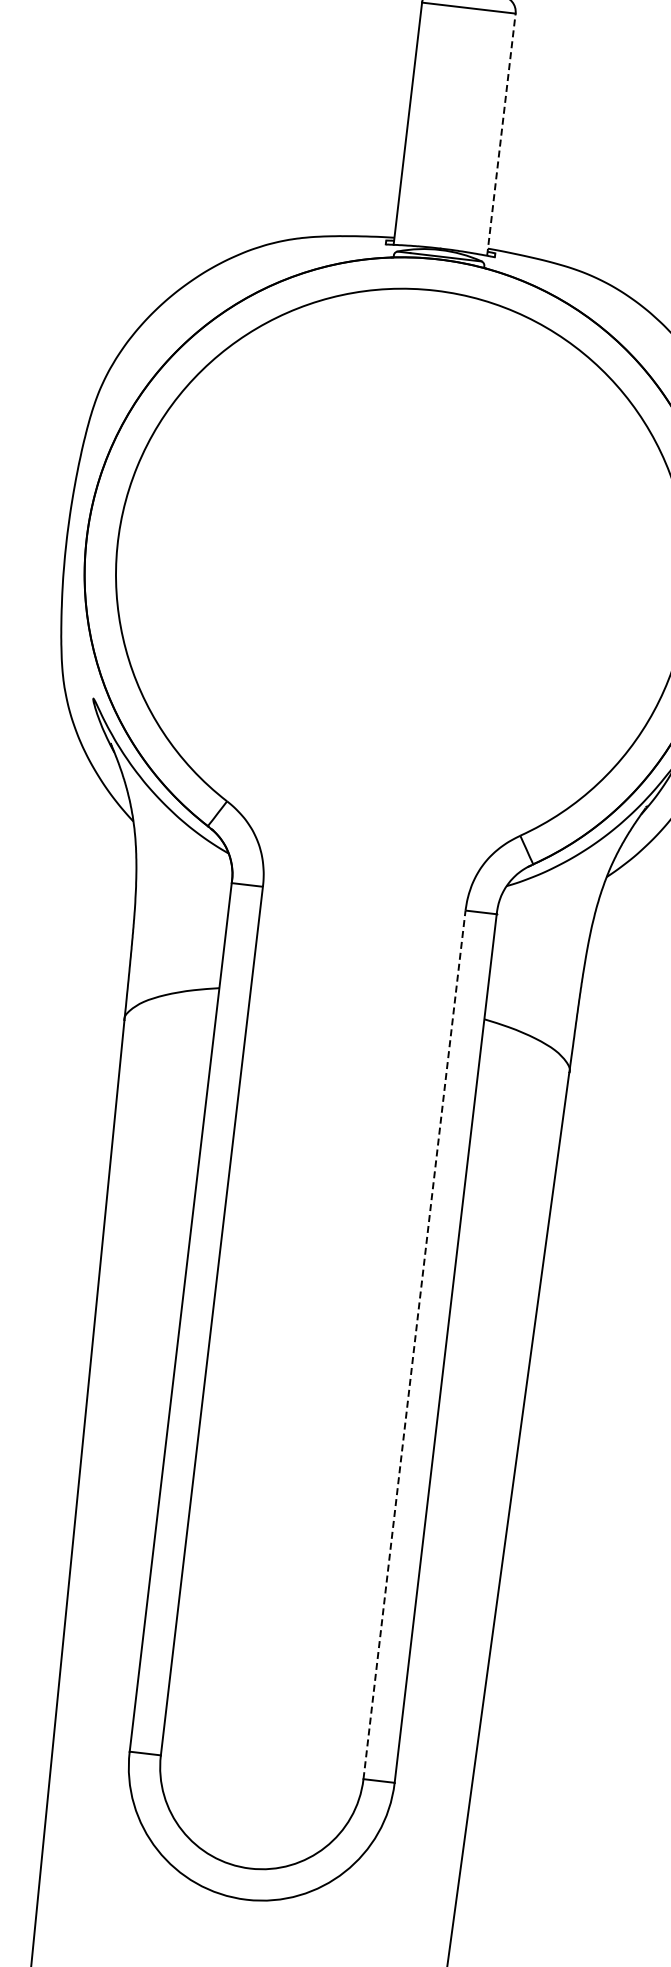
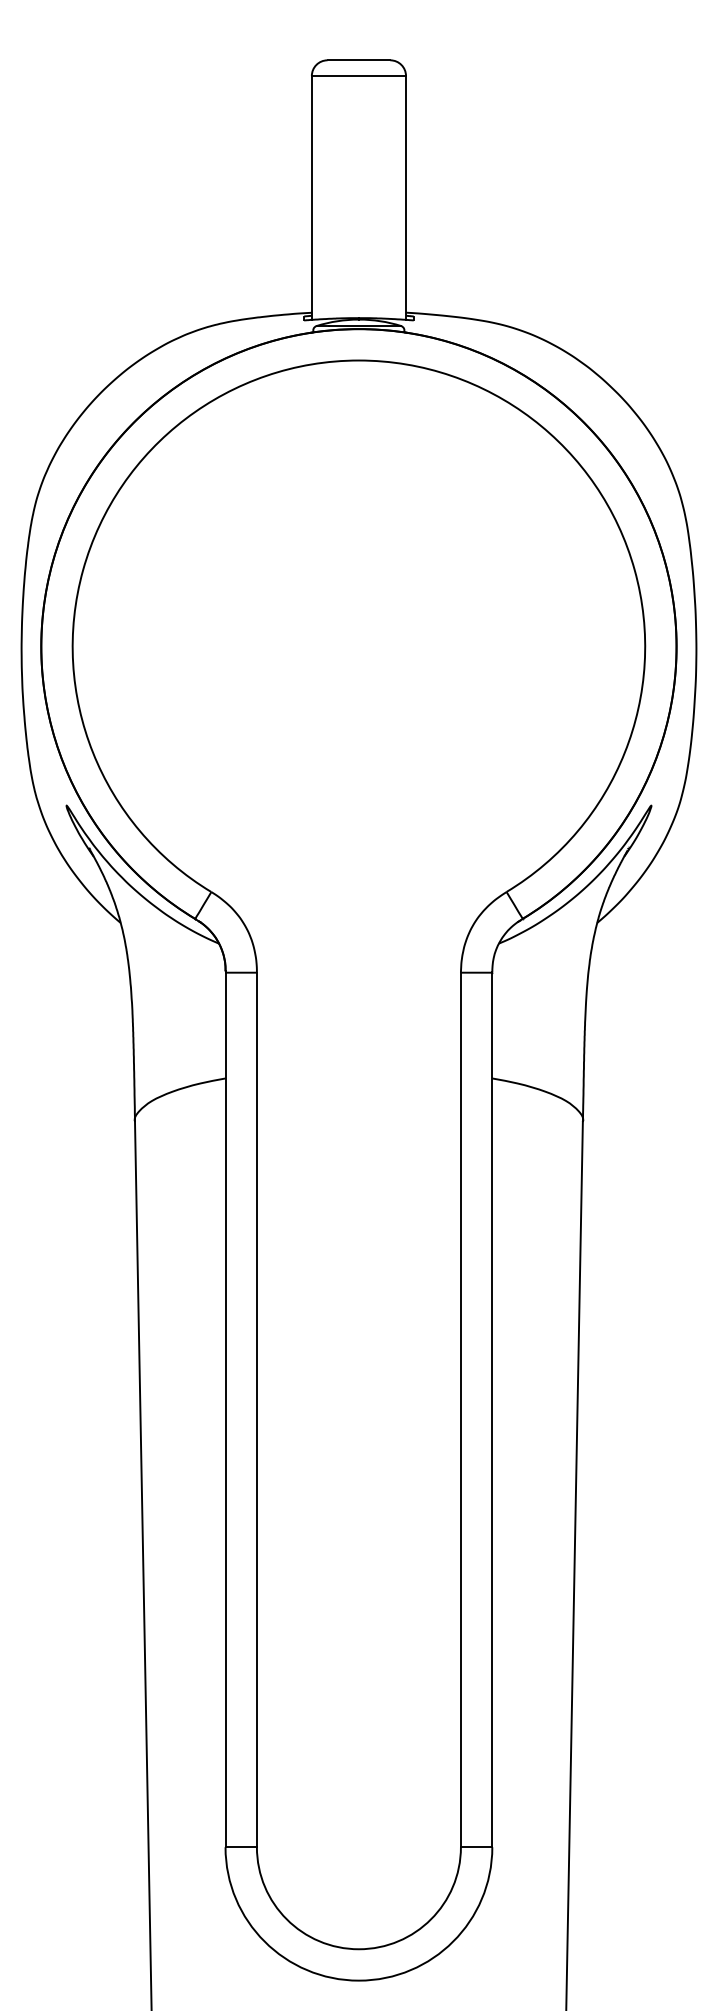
line: (501, 134) -> (406, 197), dashed -> solid
line: (414, 1344) -> (460, 1409), dashed -> solid

